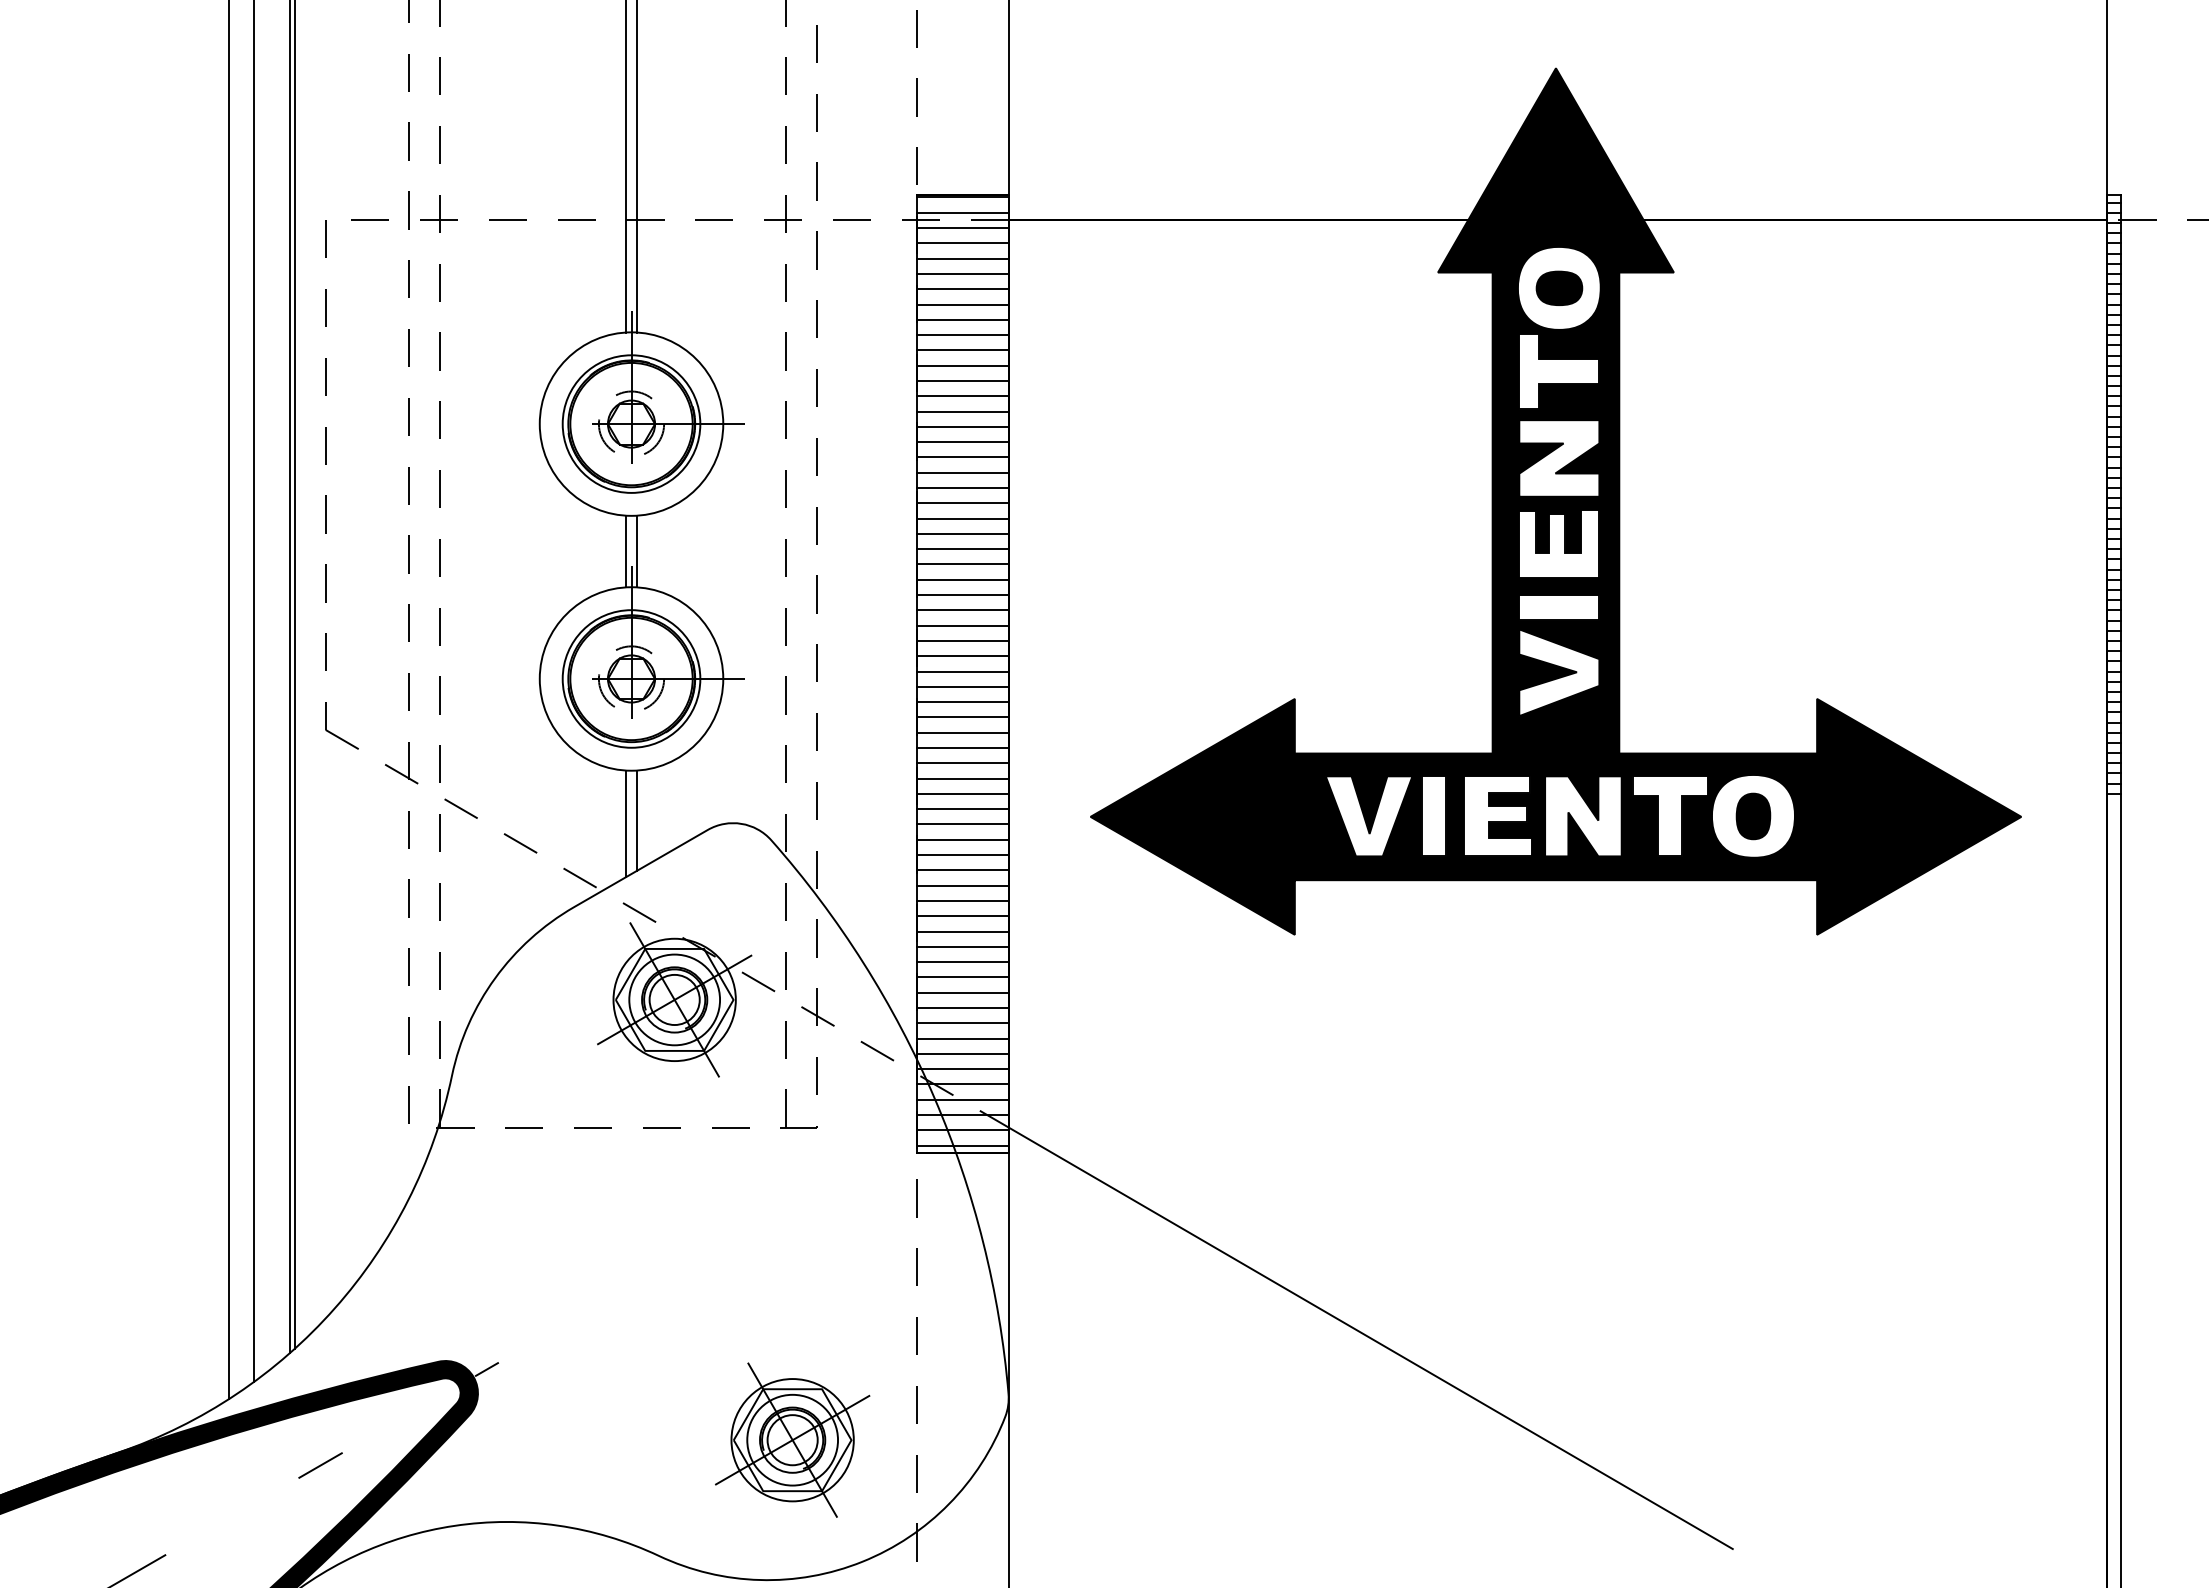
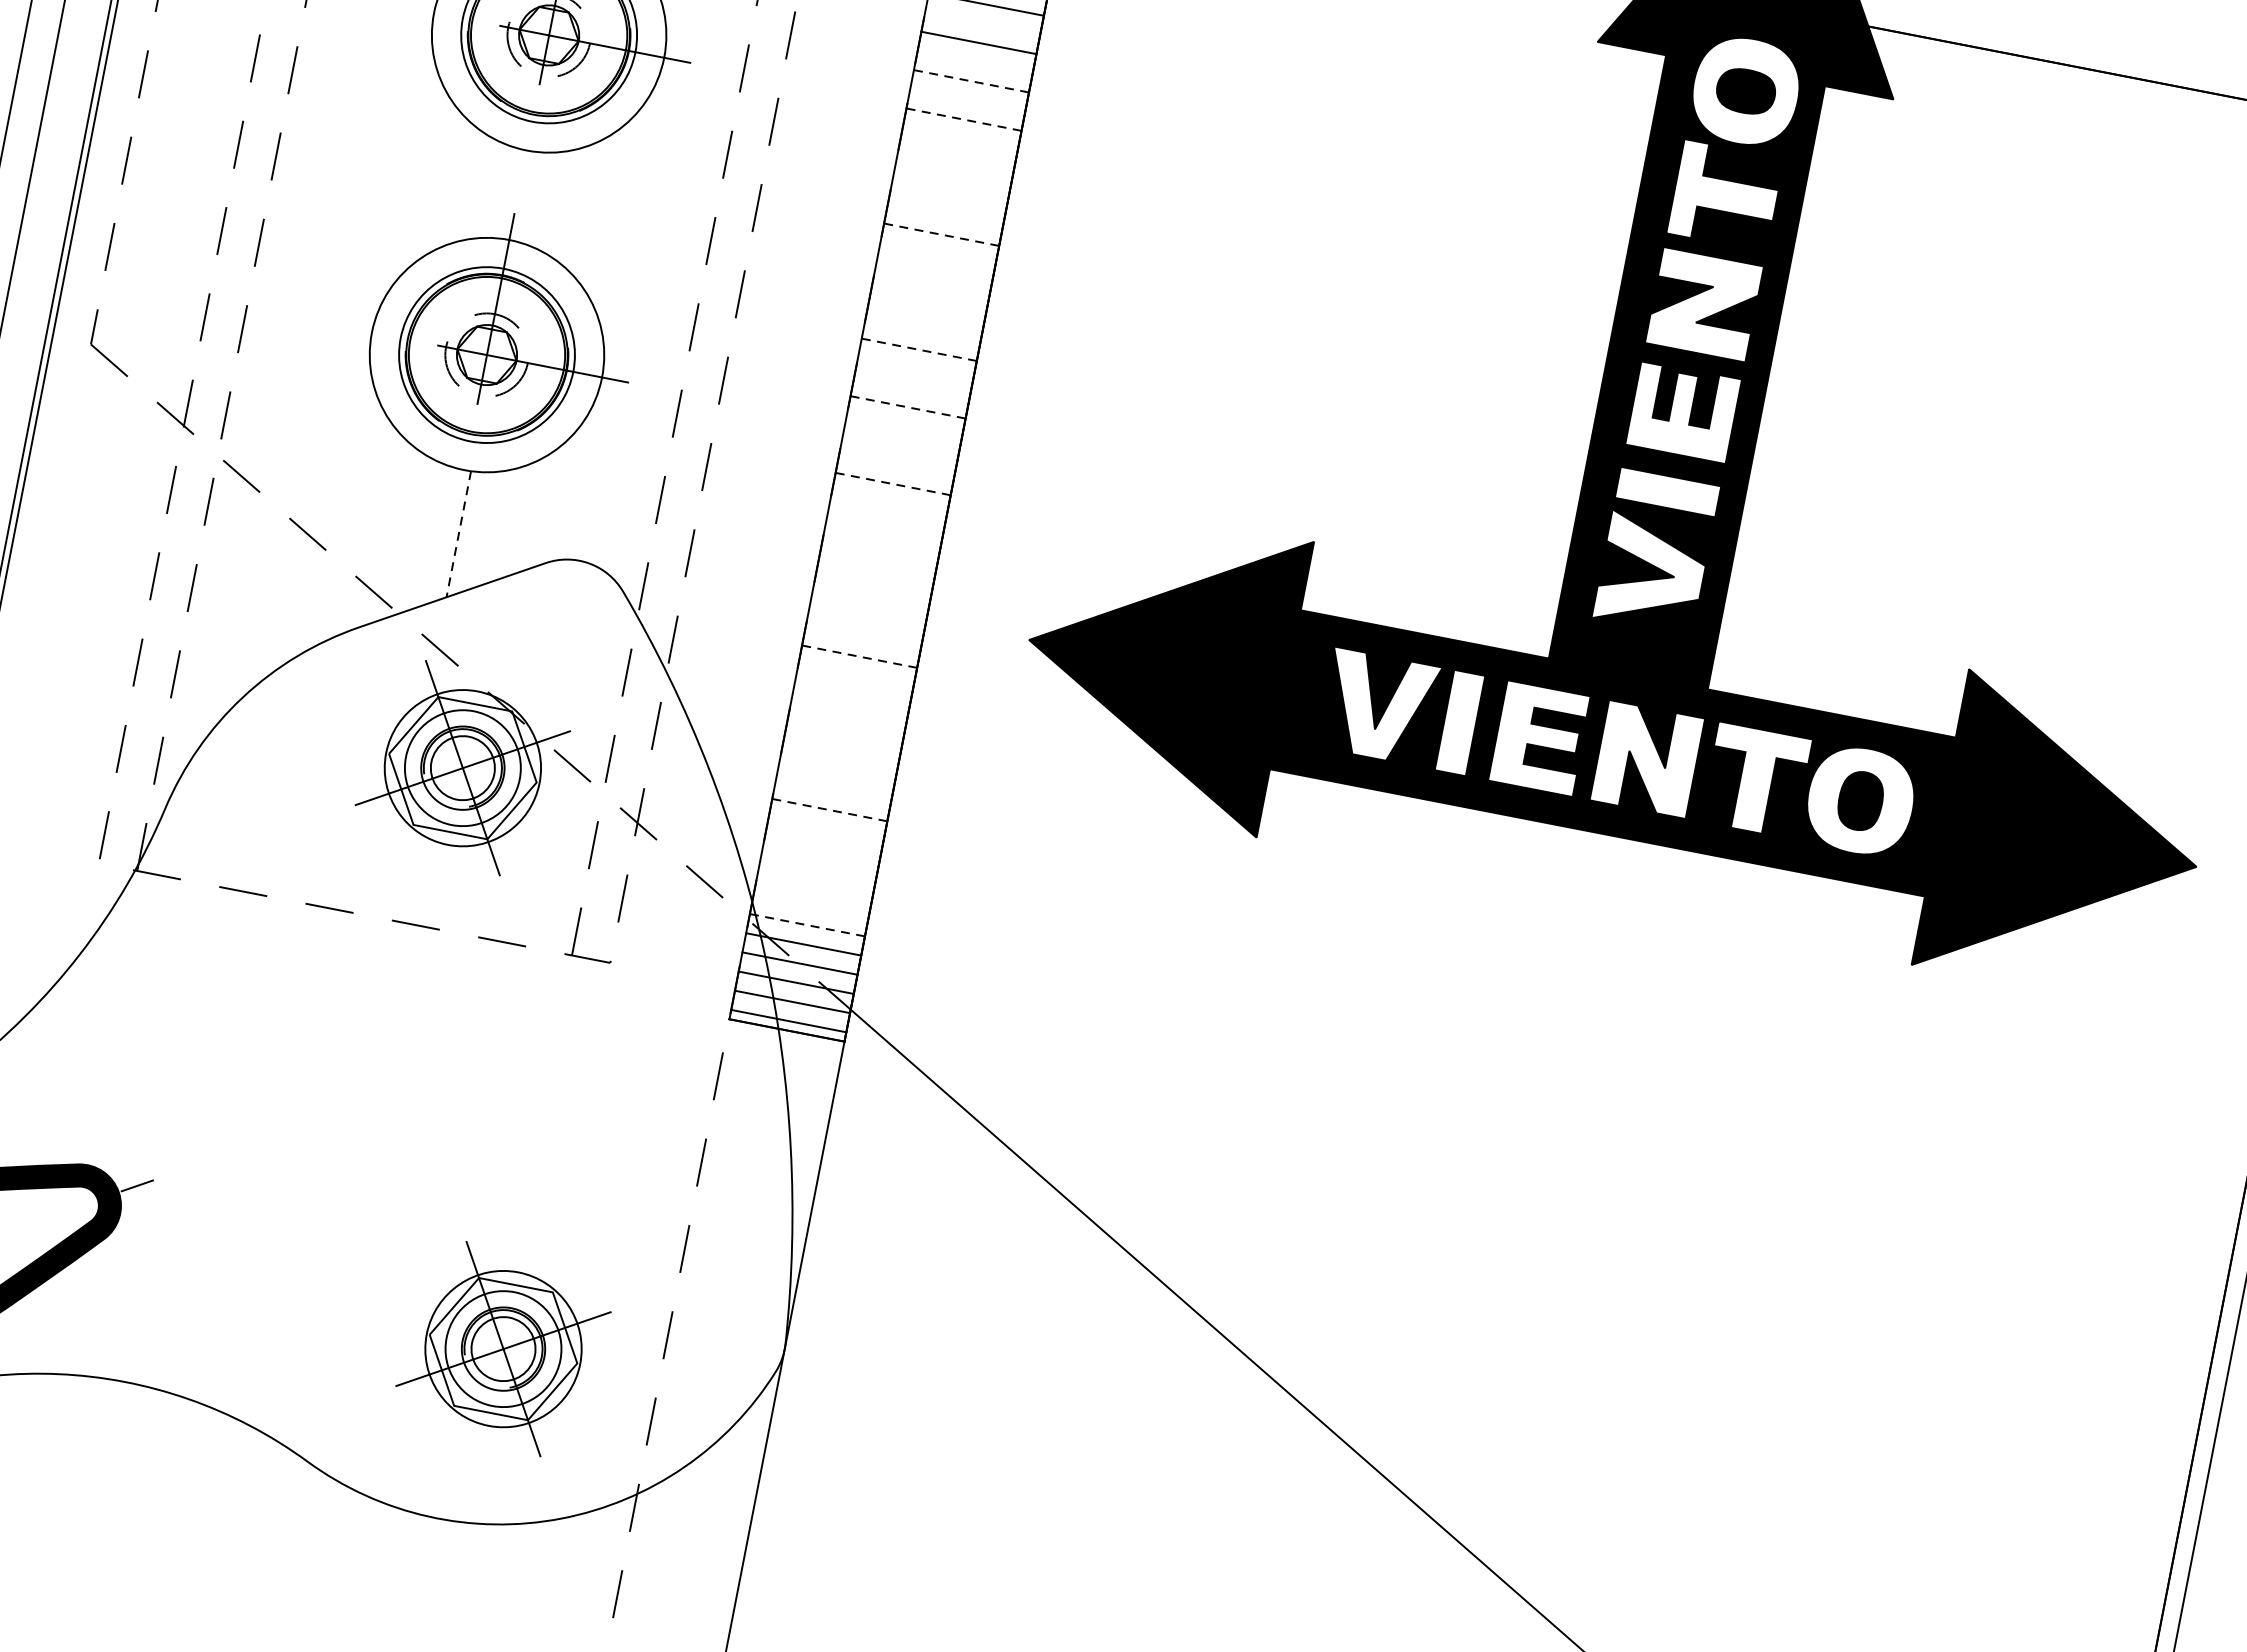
line: (962, 350) -> (982, 23), removed
line: (962, 380) -> (974, 61), removed
line: (962, 396) -> (970, 81), solid -> dashed
line: (962, 411) -> (967, 100), removed
line: (962, 426) -> (963, 119), solid -> dashed
line: (962, 442) -> (959, 139), removed
line: (962, 457) -> (956, 158), removed
line: (962, 472) -> (952, 176), removed
line: (962, 488) -> (948, 196), removed
line: (962, 503) -> (944, 215), removed
line: (962, 518) -> (941, 234), solid -> dashed
line: (962, 533) -> (937, 253), removed
line: (962, 549) -> (933, 273), removed
line: (626, 551) -> (511, 193), removed
line: (636, 551) -> (524, 196), removed
line: (962, 564) -> (930, 292), removed
line: (962, 579) -> (926, 311), removed
line: (962, 595) -> (922, 331), removed
line: (962, 610) -> (918, 349), solid -> dashed
line: (962, 625) -> (915, 368), removed
line: (962, 640) -> (911, 387), removed
line: (962, 656) -> (907, 407), solid -> dashed
line: (962, 671) -> (903, 426), removed
line: (962, 686) -> (900, 445), removed
line: (962, 702) -> (896, 465), removed
line: (962, 717) -> (892, 484), solid -> dashed
line: (962, 732) -> (889, 502), removed
line: (962, 748) -> (885, 522), removed
line: (962, 763) -> (881, 541), removed
line: (962, 778) -> (877, 560), removed
line: (962, 793) -> (874, 579), removed
line: (962, 809) -> (870, 599), removed
line: (636, 821) -> (458, 535), solid -> dashed
line: (626, 823) -> (445, 535), removed
line: (962, 824) -> (866, 618), removed
line: (962, 839) -> (862, 637), removed
line: (962, 855) -> (859, 657), solid -> dashed
line: (962, 870) -> (855, 675), removed
line: (962, 885) -> (851, 694), removed
line: (962, 900) -> (848, 713), removed
line: (962, 916) -> (844, 733), removed
line: (962, 931) -> (840, 752), removed
line: (962, 946) -> (836, 771), removed
line: (962, 962) -> (833, 791), removed
line: (962, 977) -> (829, 810), solid -> dashed
line: (962, 992) -> (825, 829), removed
line: (962, 1007) -> (822, 847), removed
line: (962, 1023) -> (818, 867), removed
line: (962, 1038) -> (814, 886), removed
line: (962, 1053) -> (810, 905), removed
line: (962, 1069) -> (806, 925), solid -> dashed

